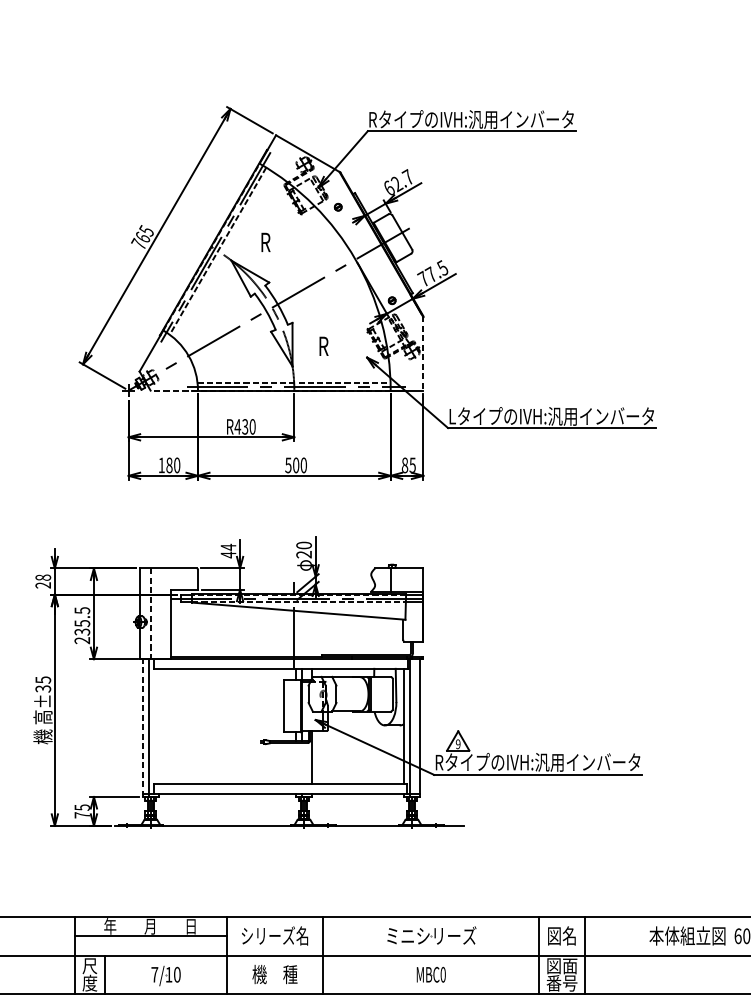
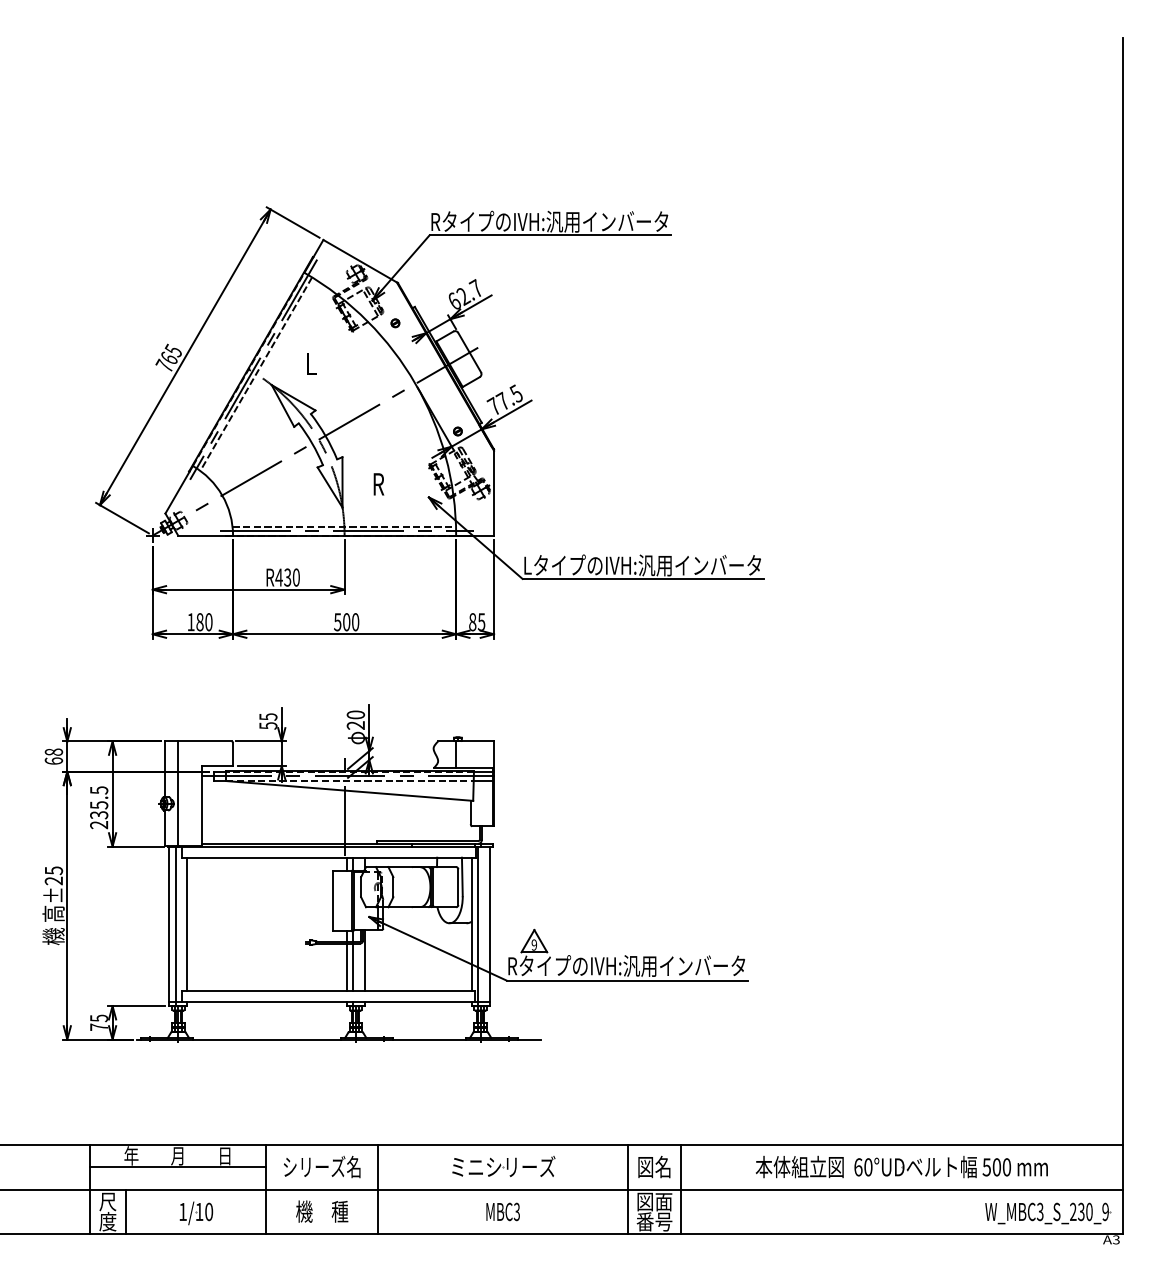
text: (265, 242) -> (311, 364), R -> L
line: (423, 354) -> (494, 493), dashed -> solid
line: (174, 390) -> (205, 535), dashed -> solid
text: (228, 551) -> (268, 721), 44 -> 55
text: (42, 584) -> (53, 760), 28 -> 68
line: (150, 614) -> (178, 794), dashed -> solid
text: (43, 688) -> (54, 880), ±35 -> ±25
line: (158, 725) -> (187, 923), added
line: (143, 728) -> (169, 926), dashed -> solid
line: (295, 762) -> (346, 966), added
line: (302, 762) -> (353, 966), added
text: (155, 974) -> (183, 1211), 7/10 -> 1/10
text: (442, 974) -> (516, 1211), MBC0 -> MBC3

